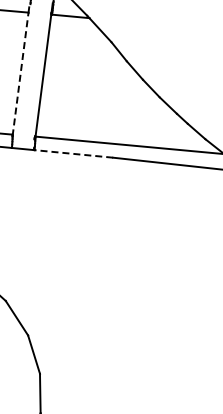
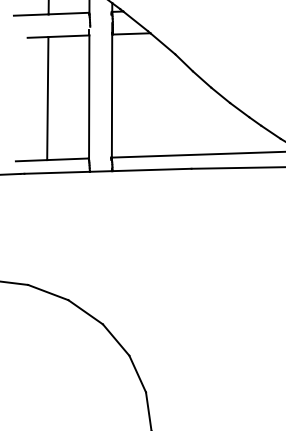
line: (20, 74) -> (89, 97), dashed -> solid
line: (73, 153) -> (151, 169), dashed -> solid

